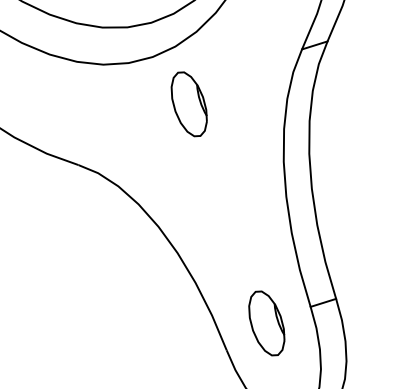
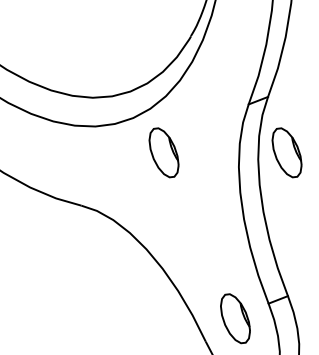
part: (346, 114) -> (286, 152), added

